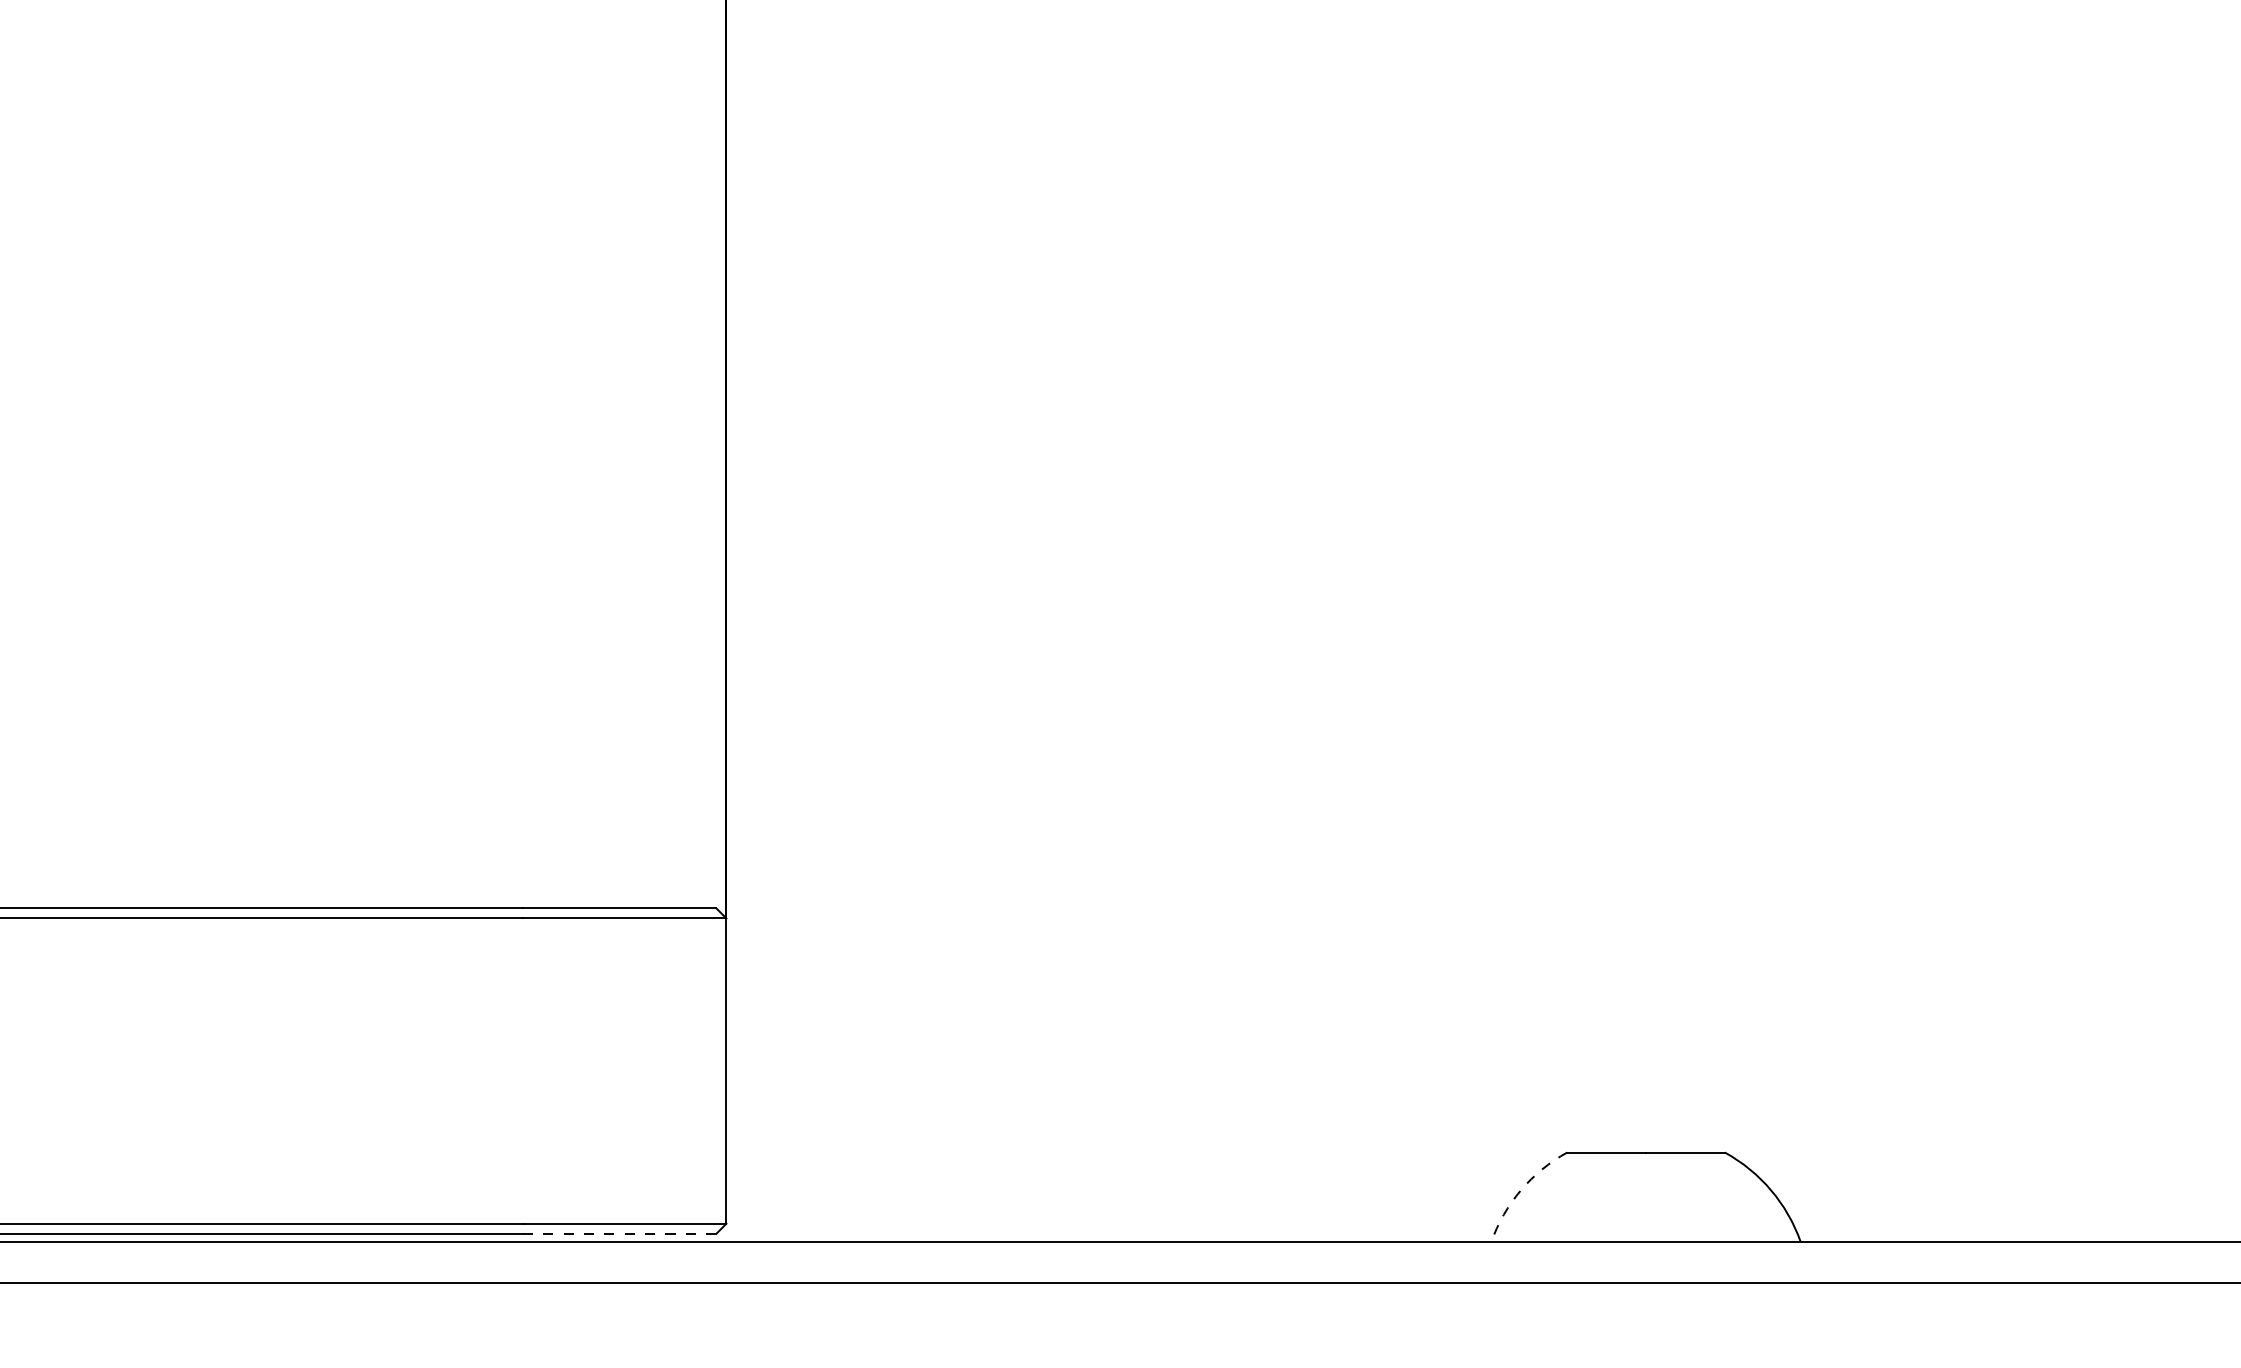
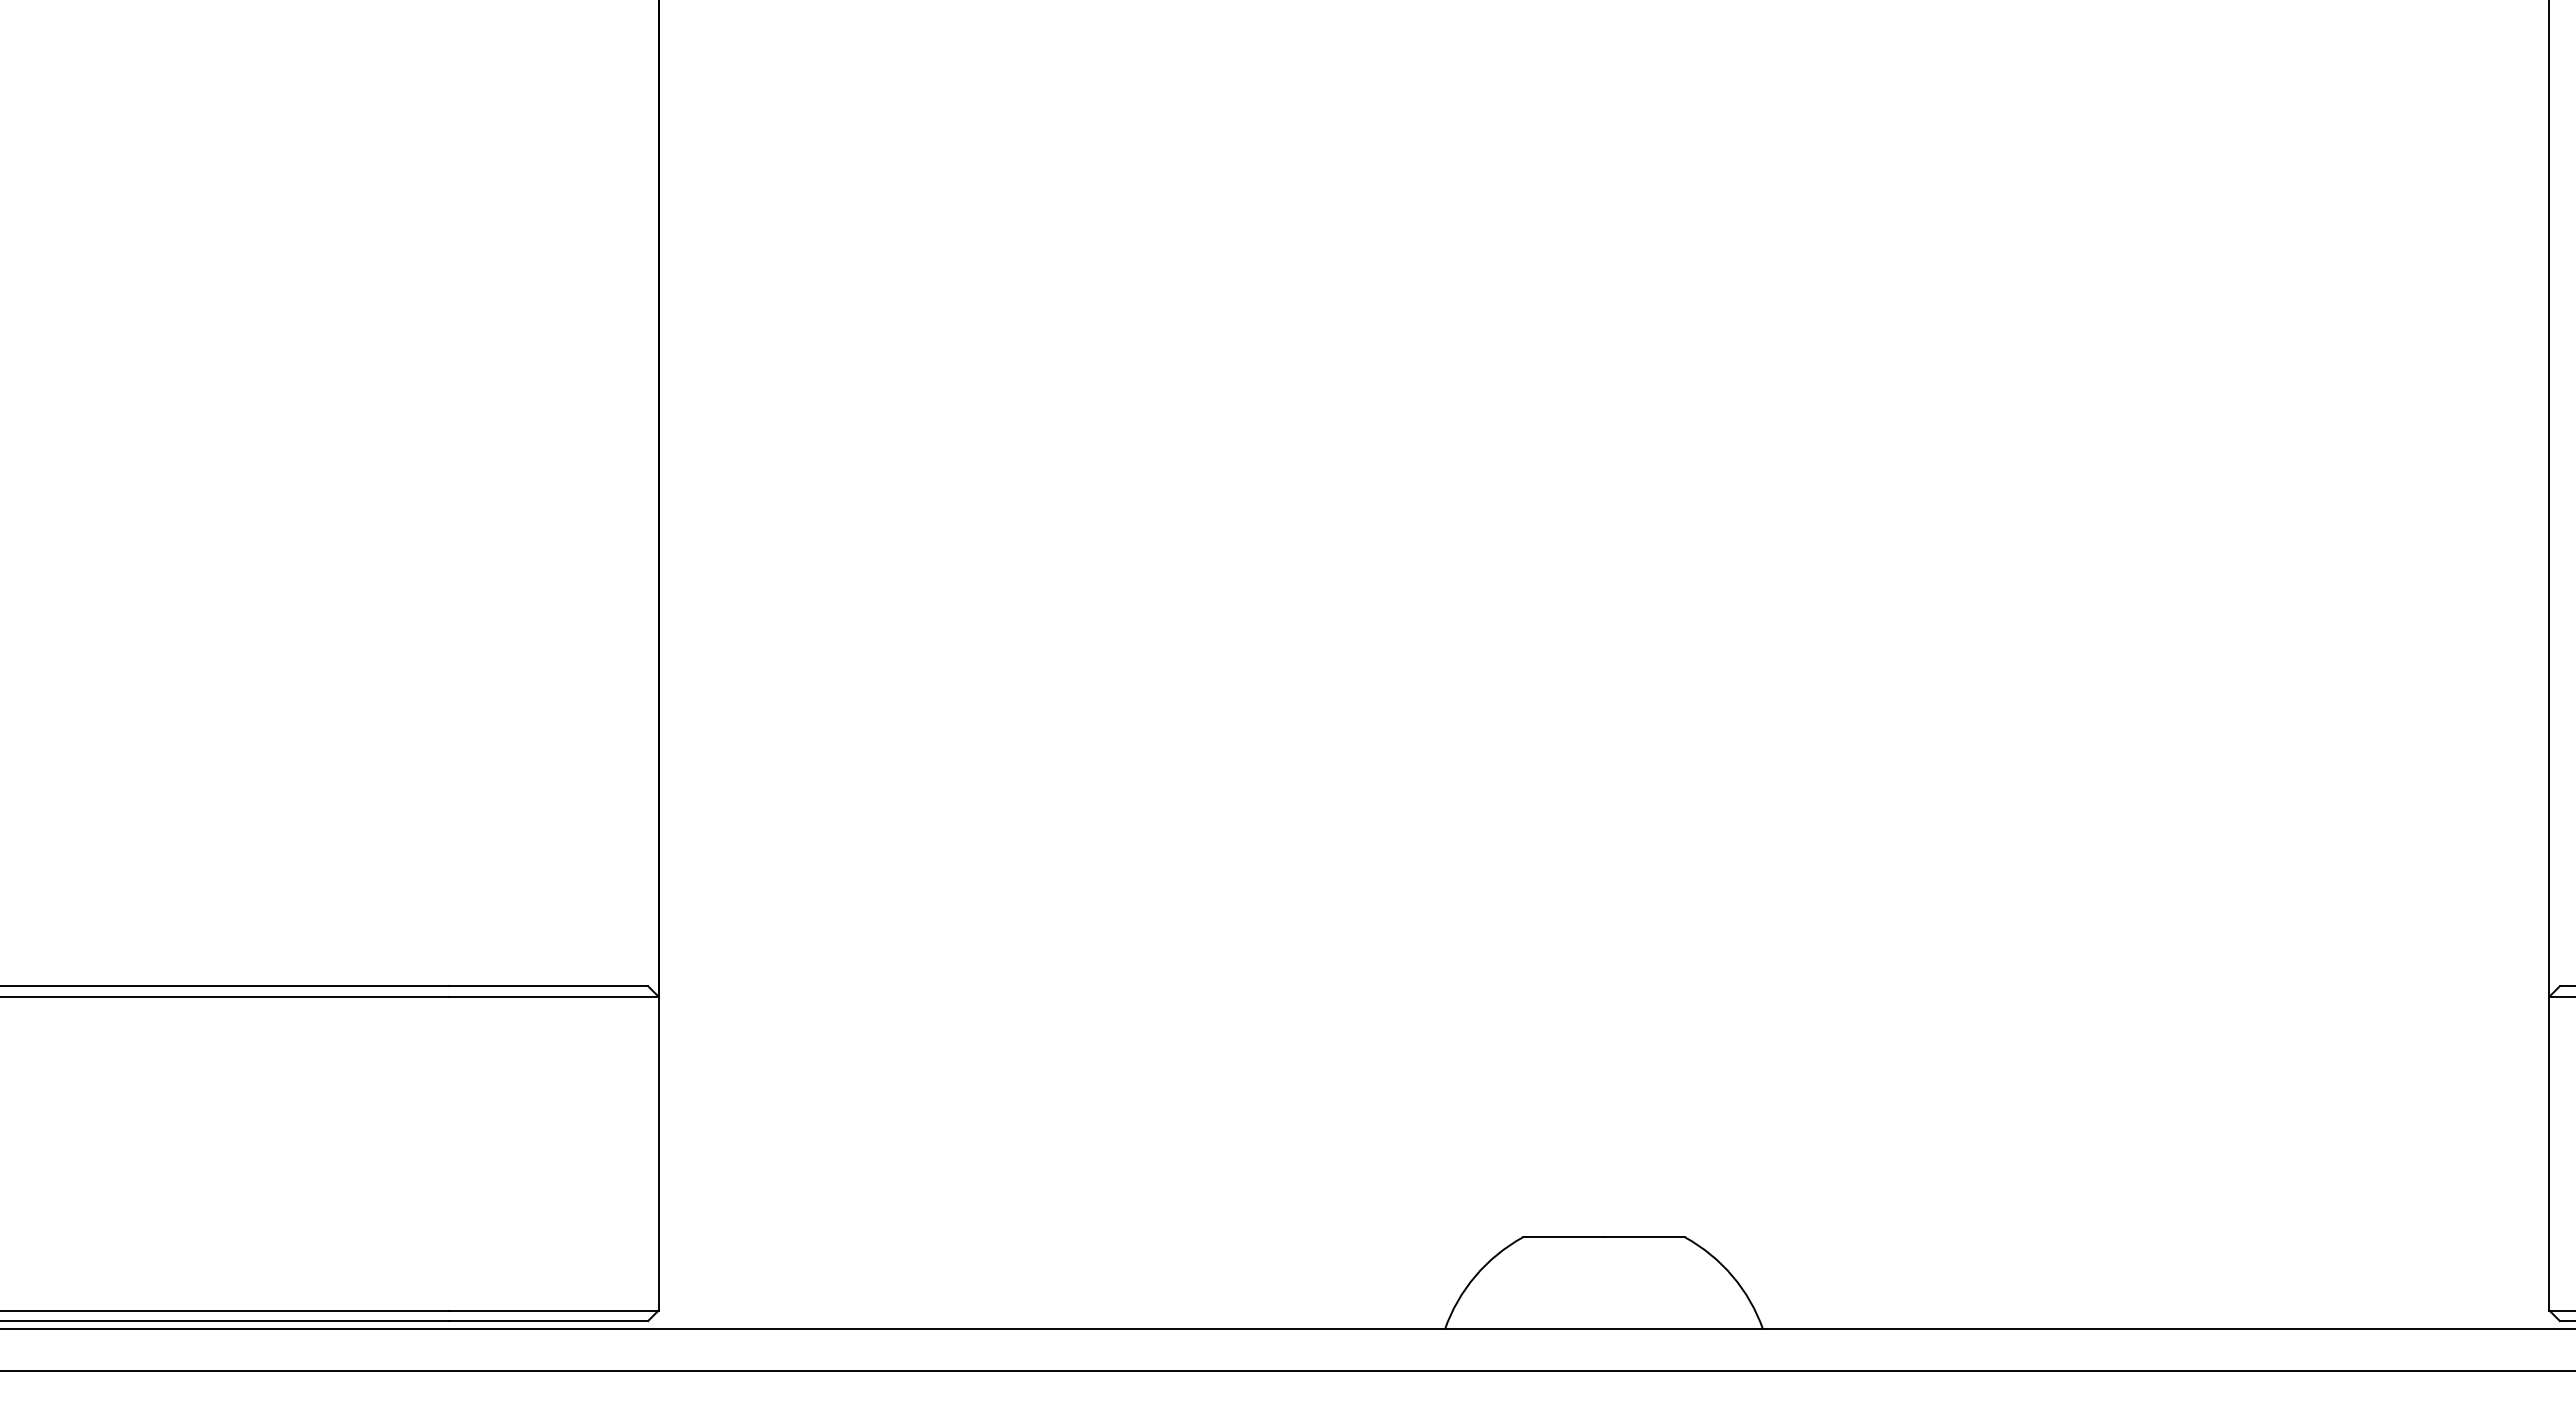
arc: (1521, 1190) -> (1475, 1276), dashed -> solid
line: (619, 1234) -> (548, 1321), dashed -> solid

